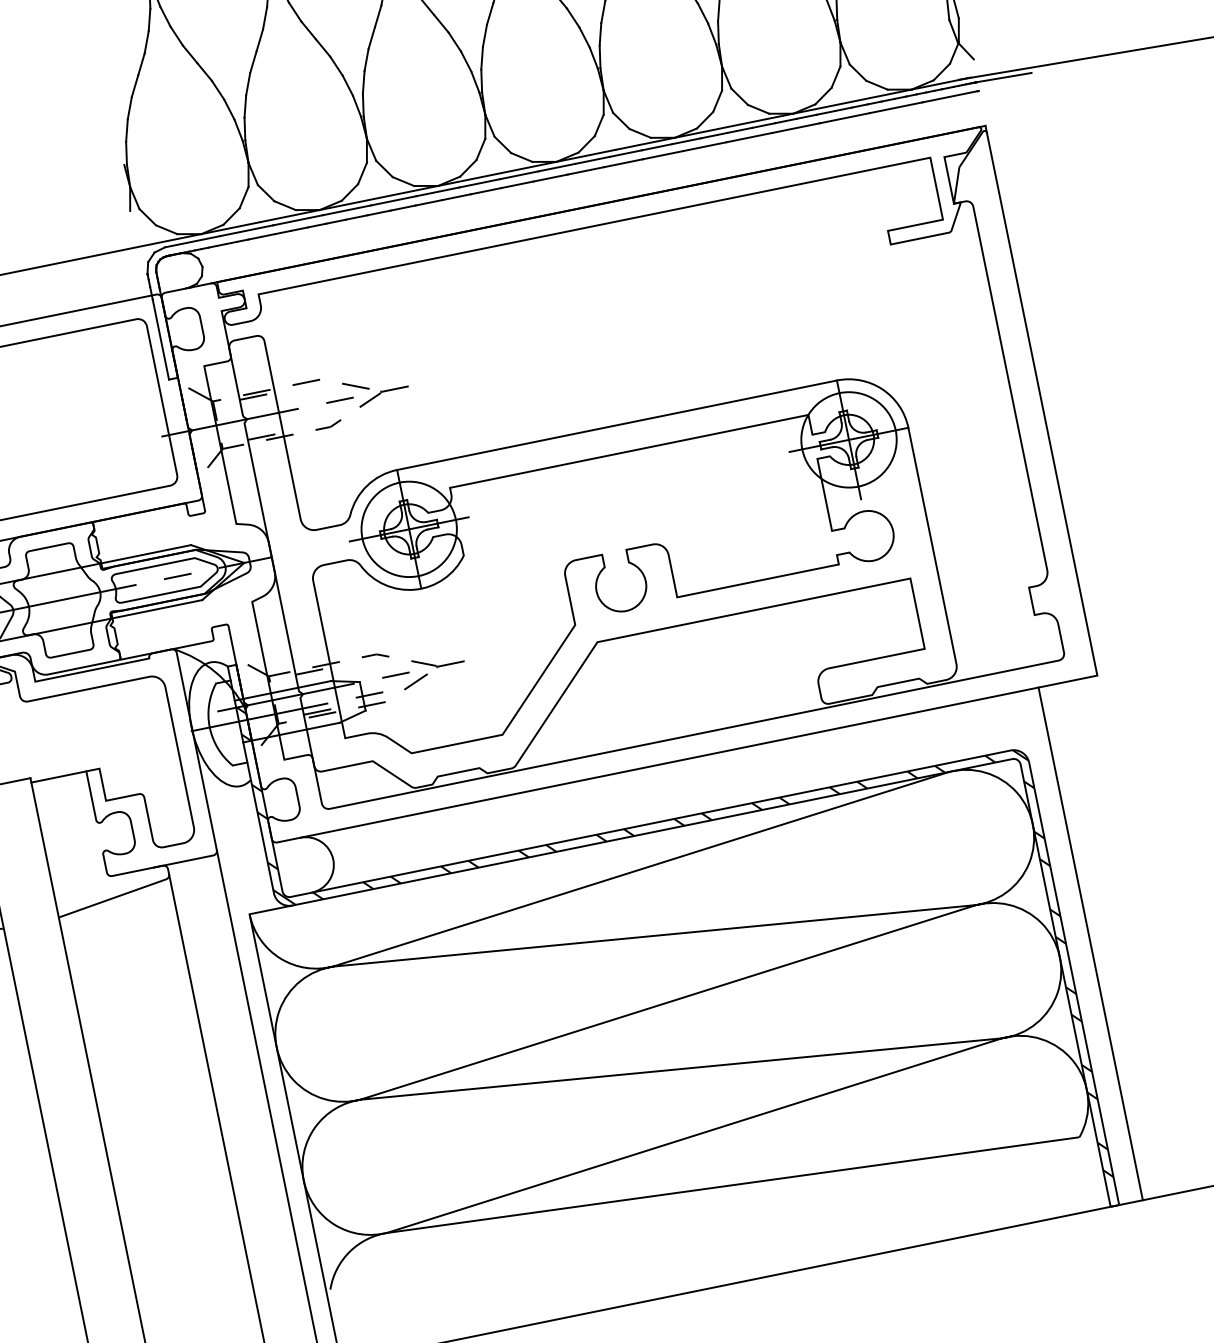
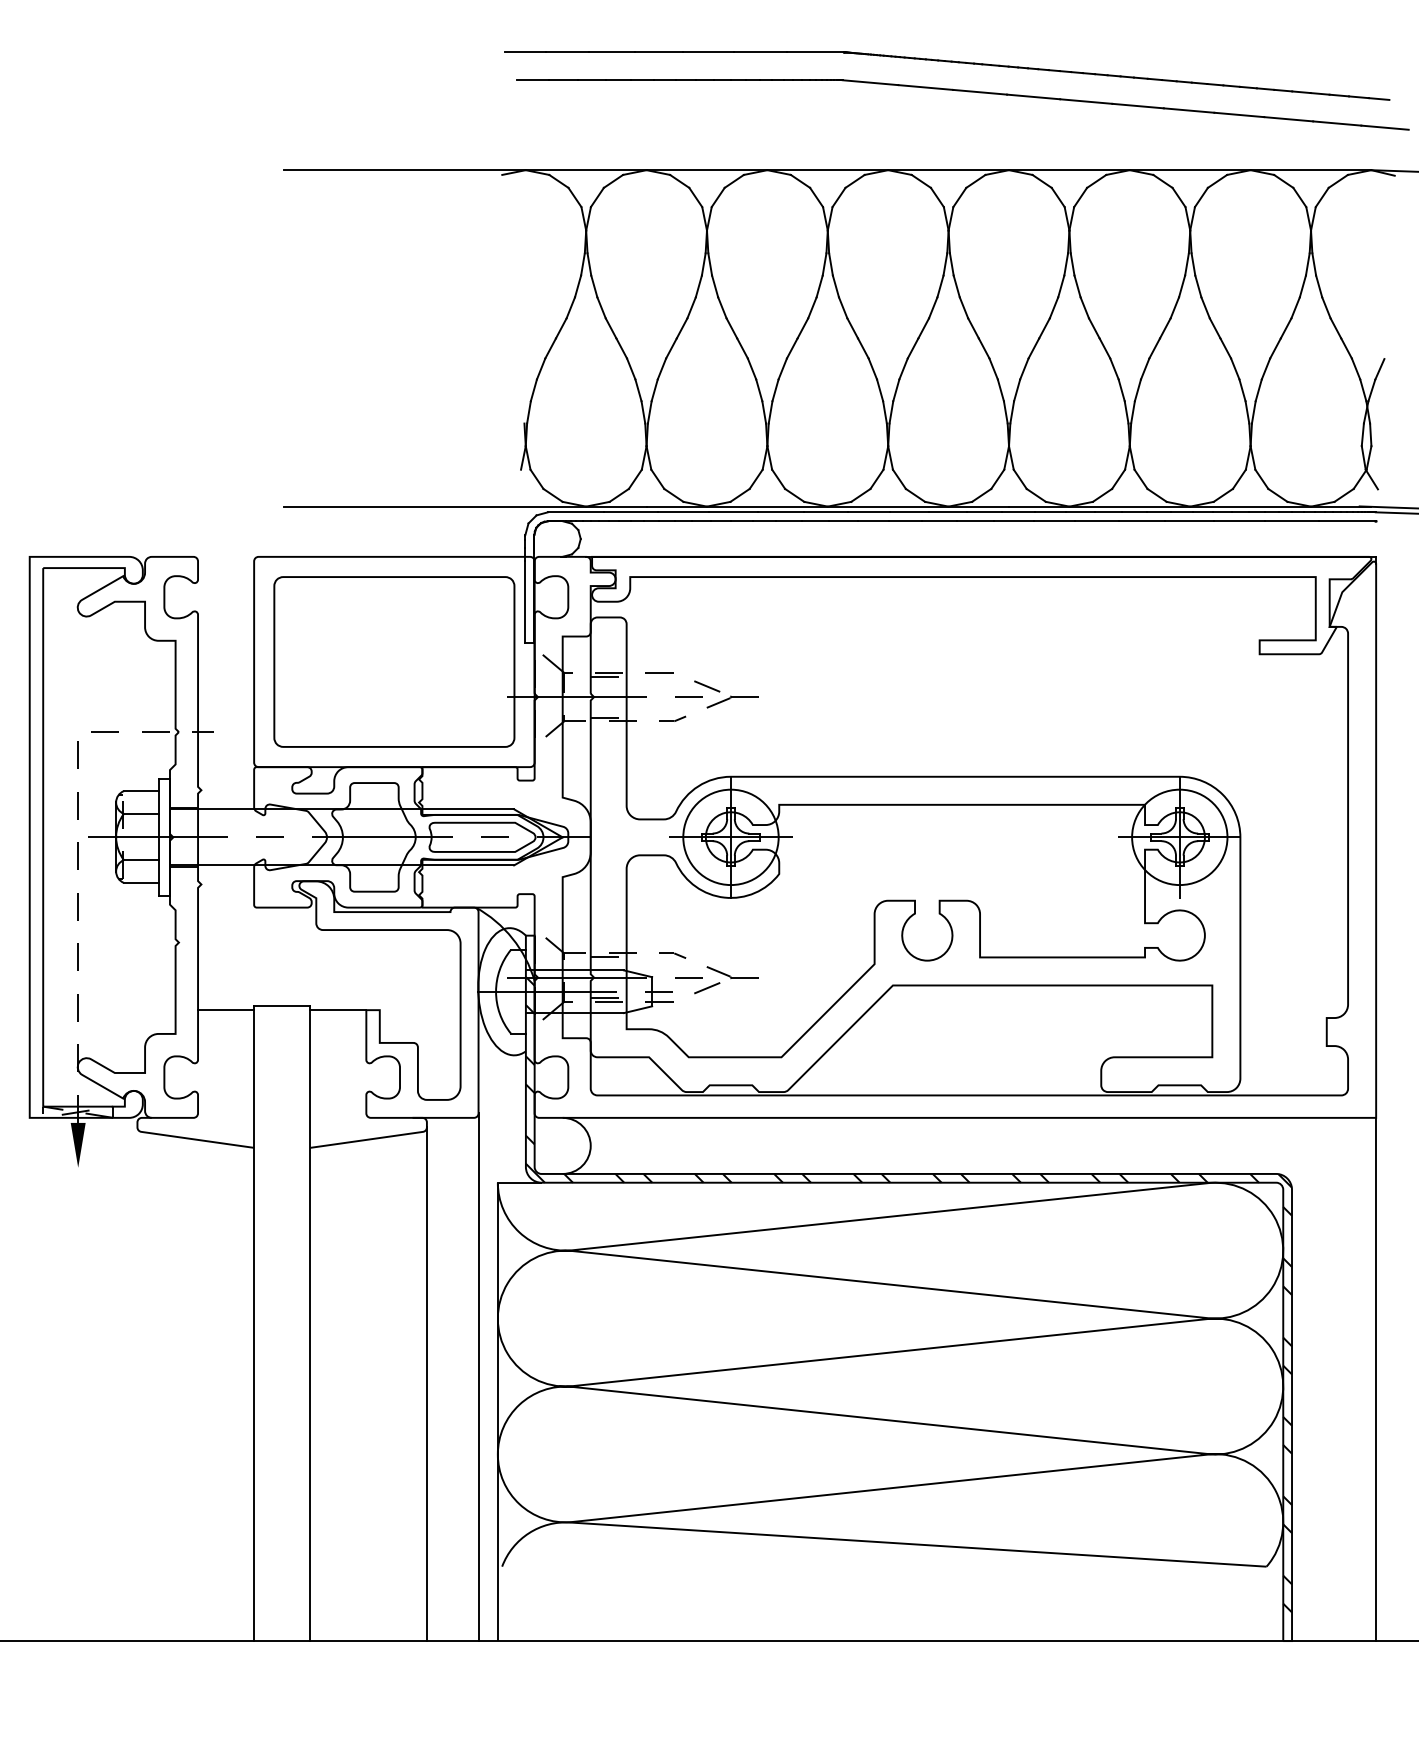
line: (1091, 943) -> (1376, 1379), moved

